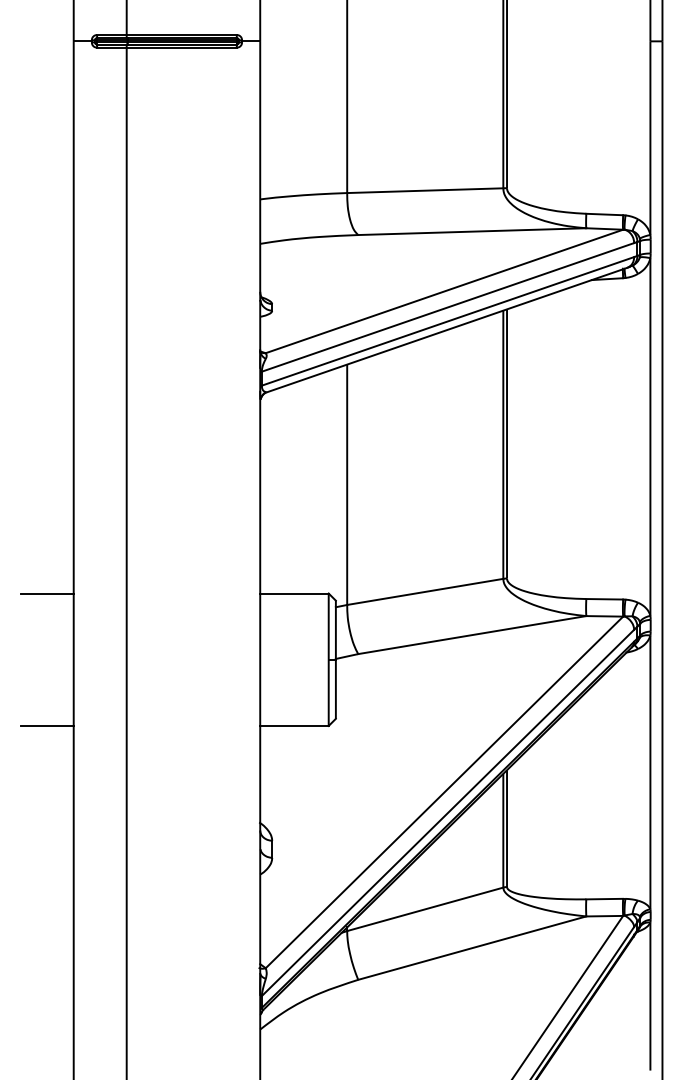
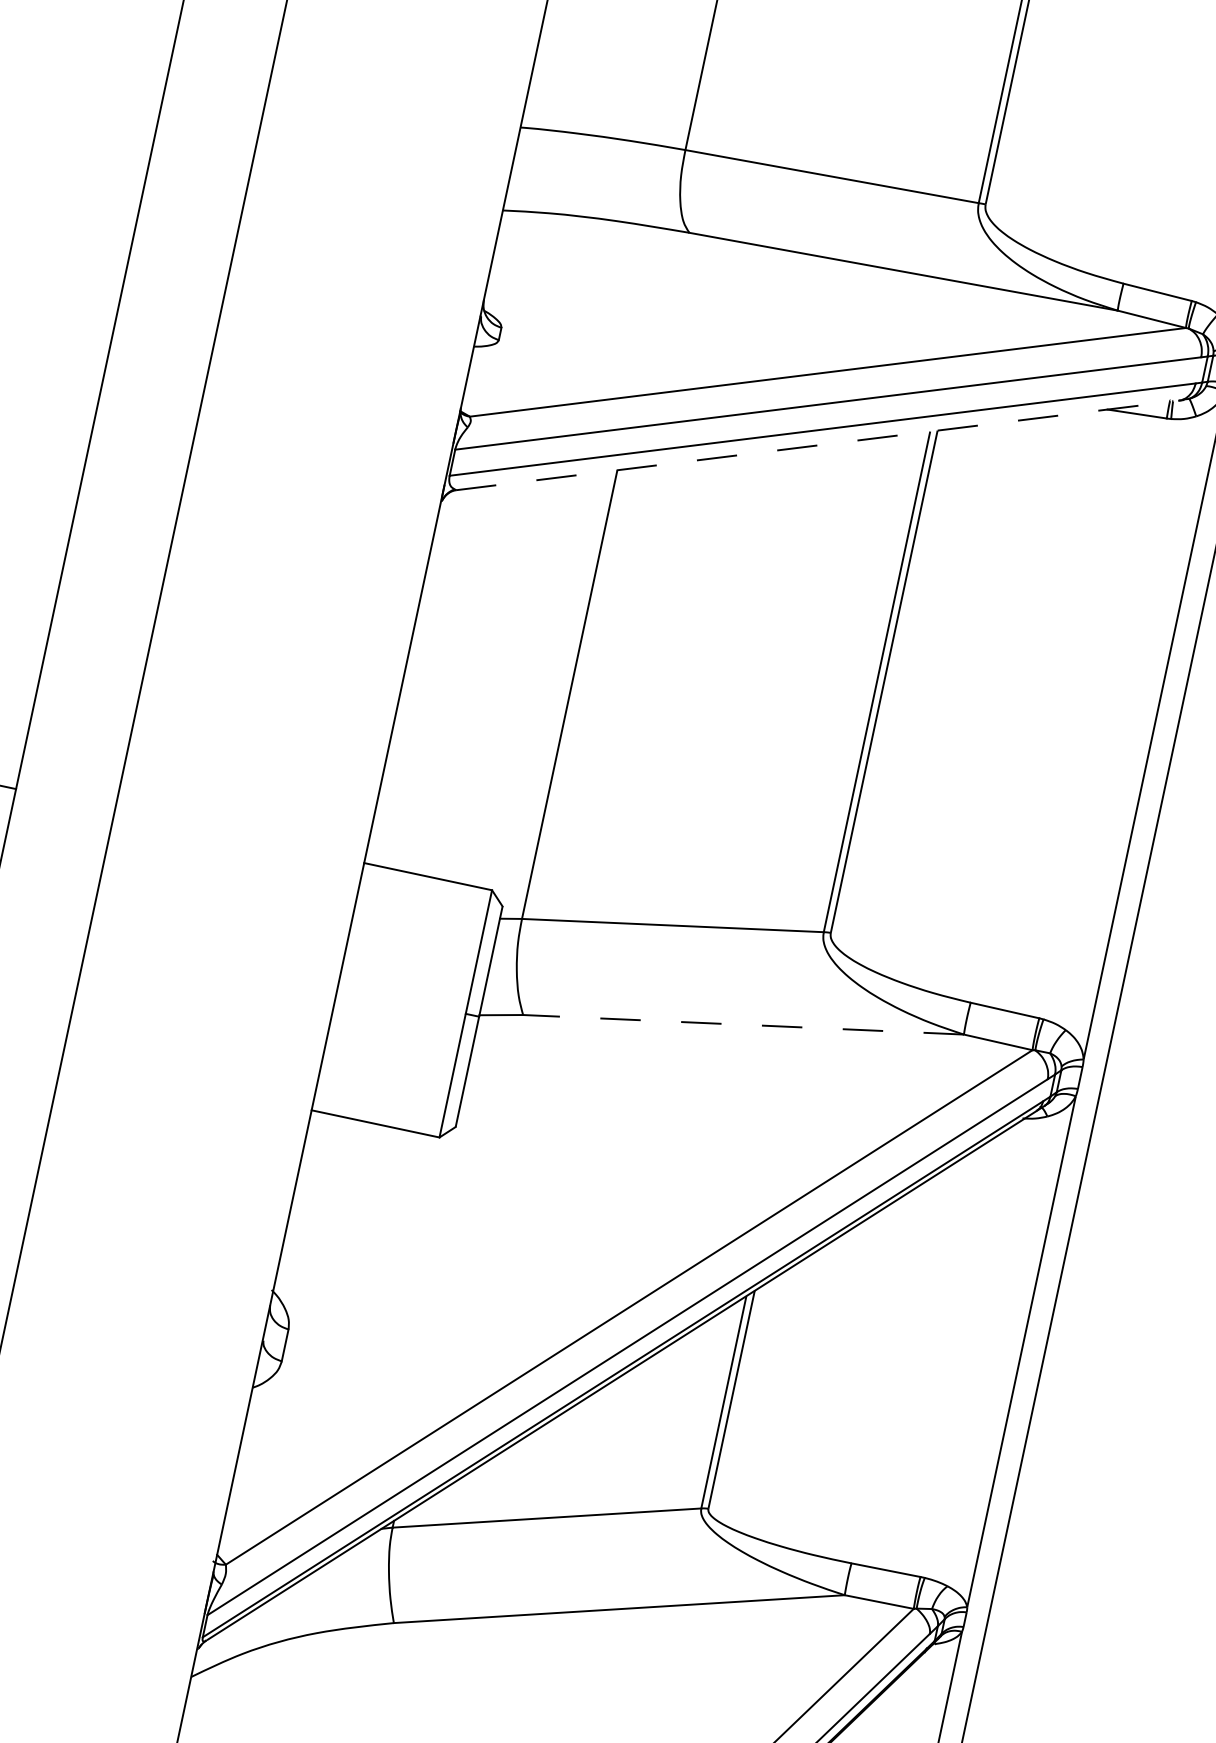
line: (446, 330) -> (816, 446), solid -> dashed
line: (472, 635) -> (743, 1025), solid -> dashed

